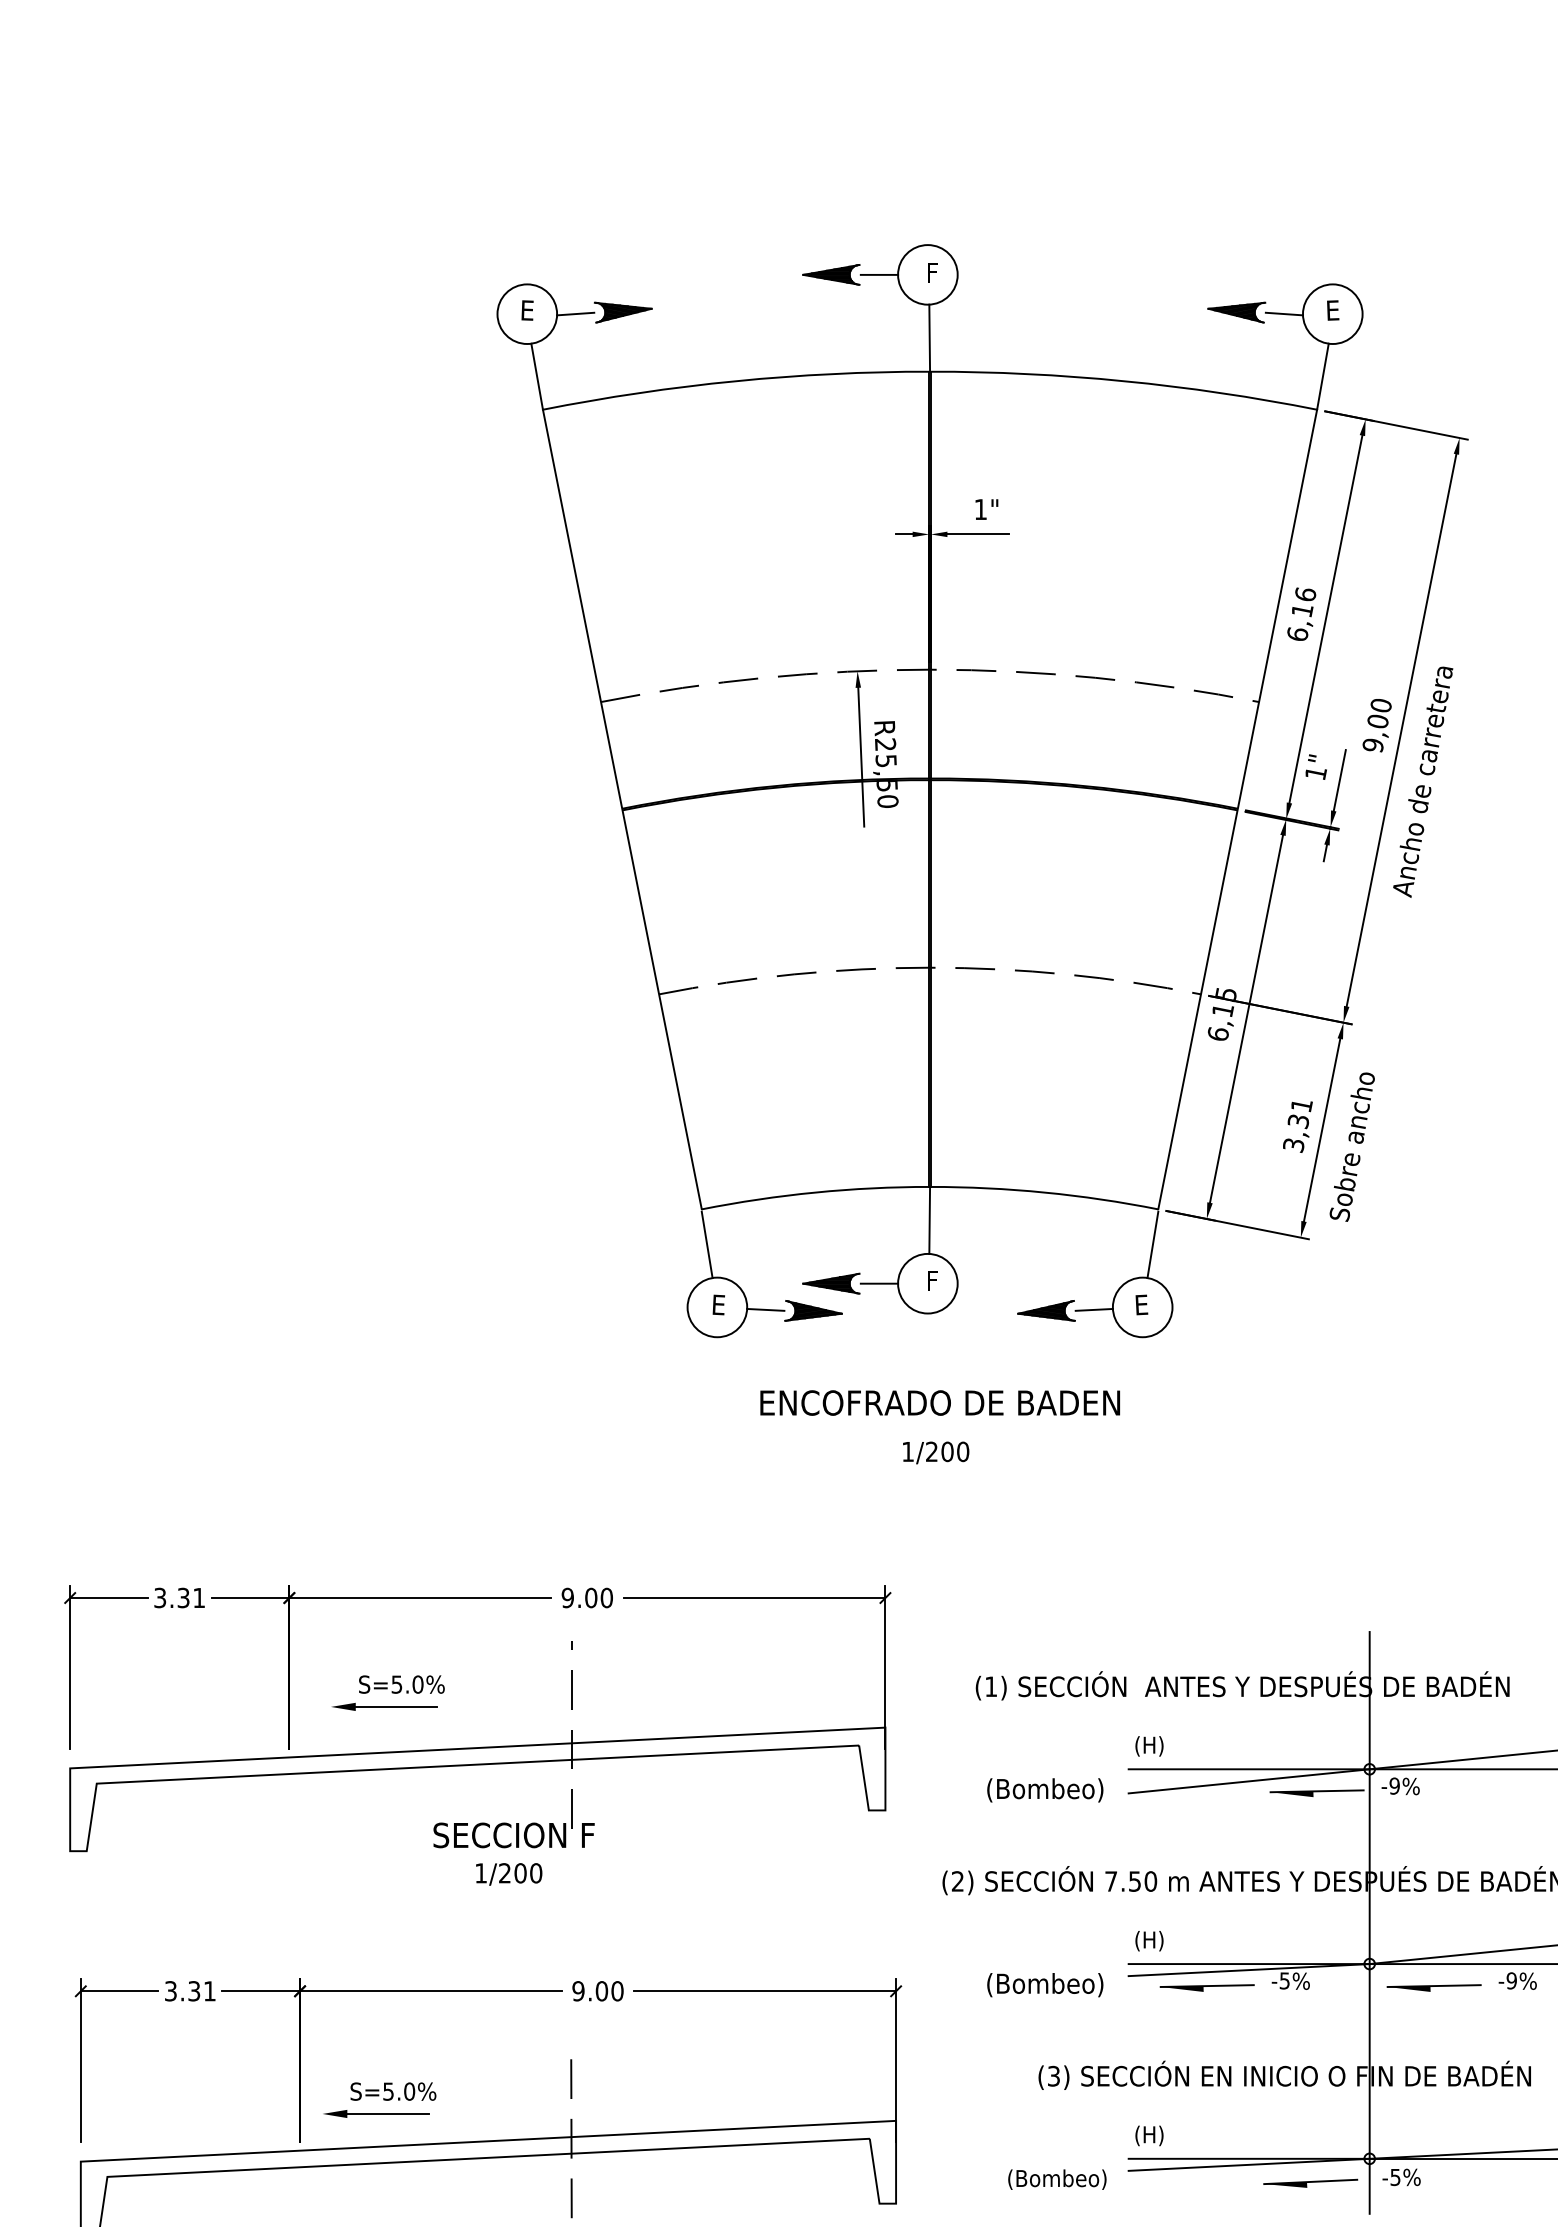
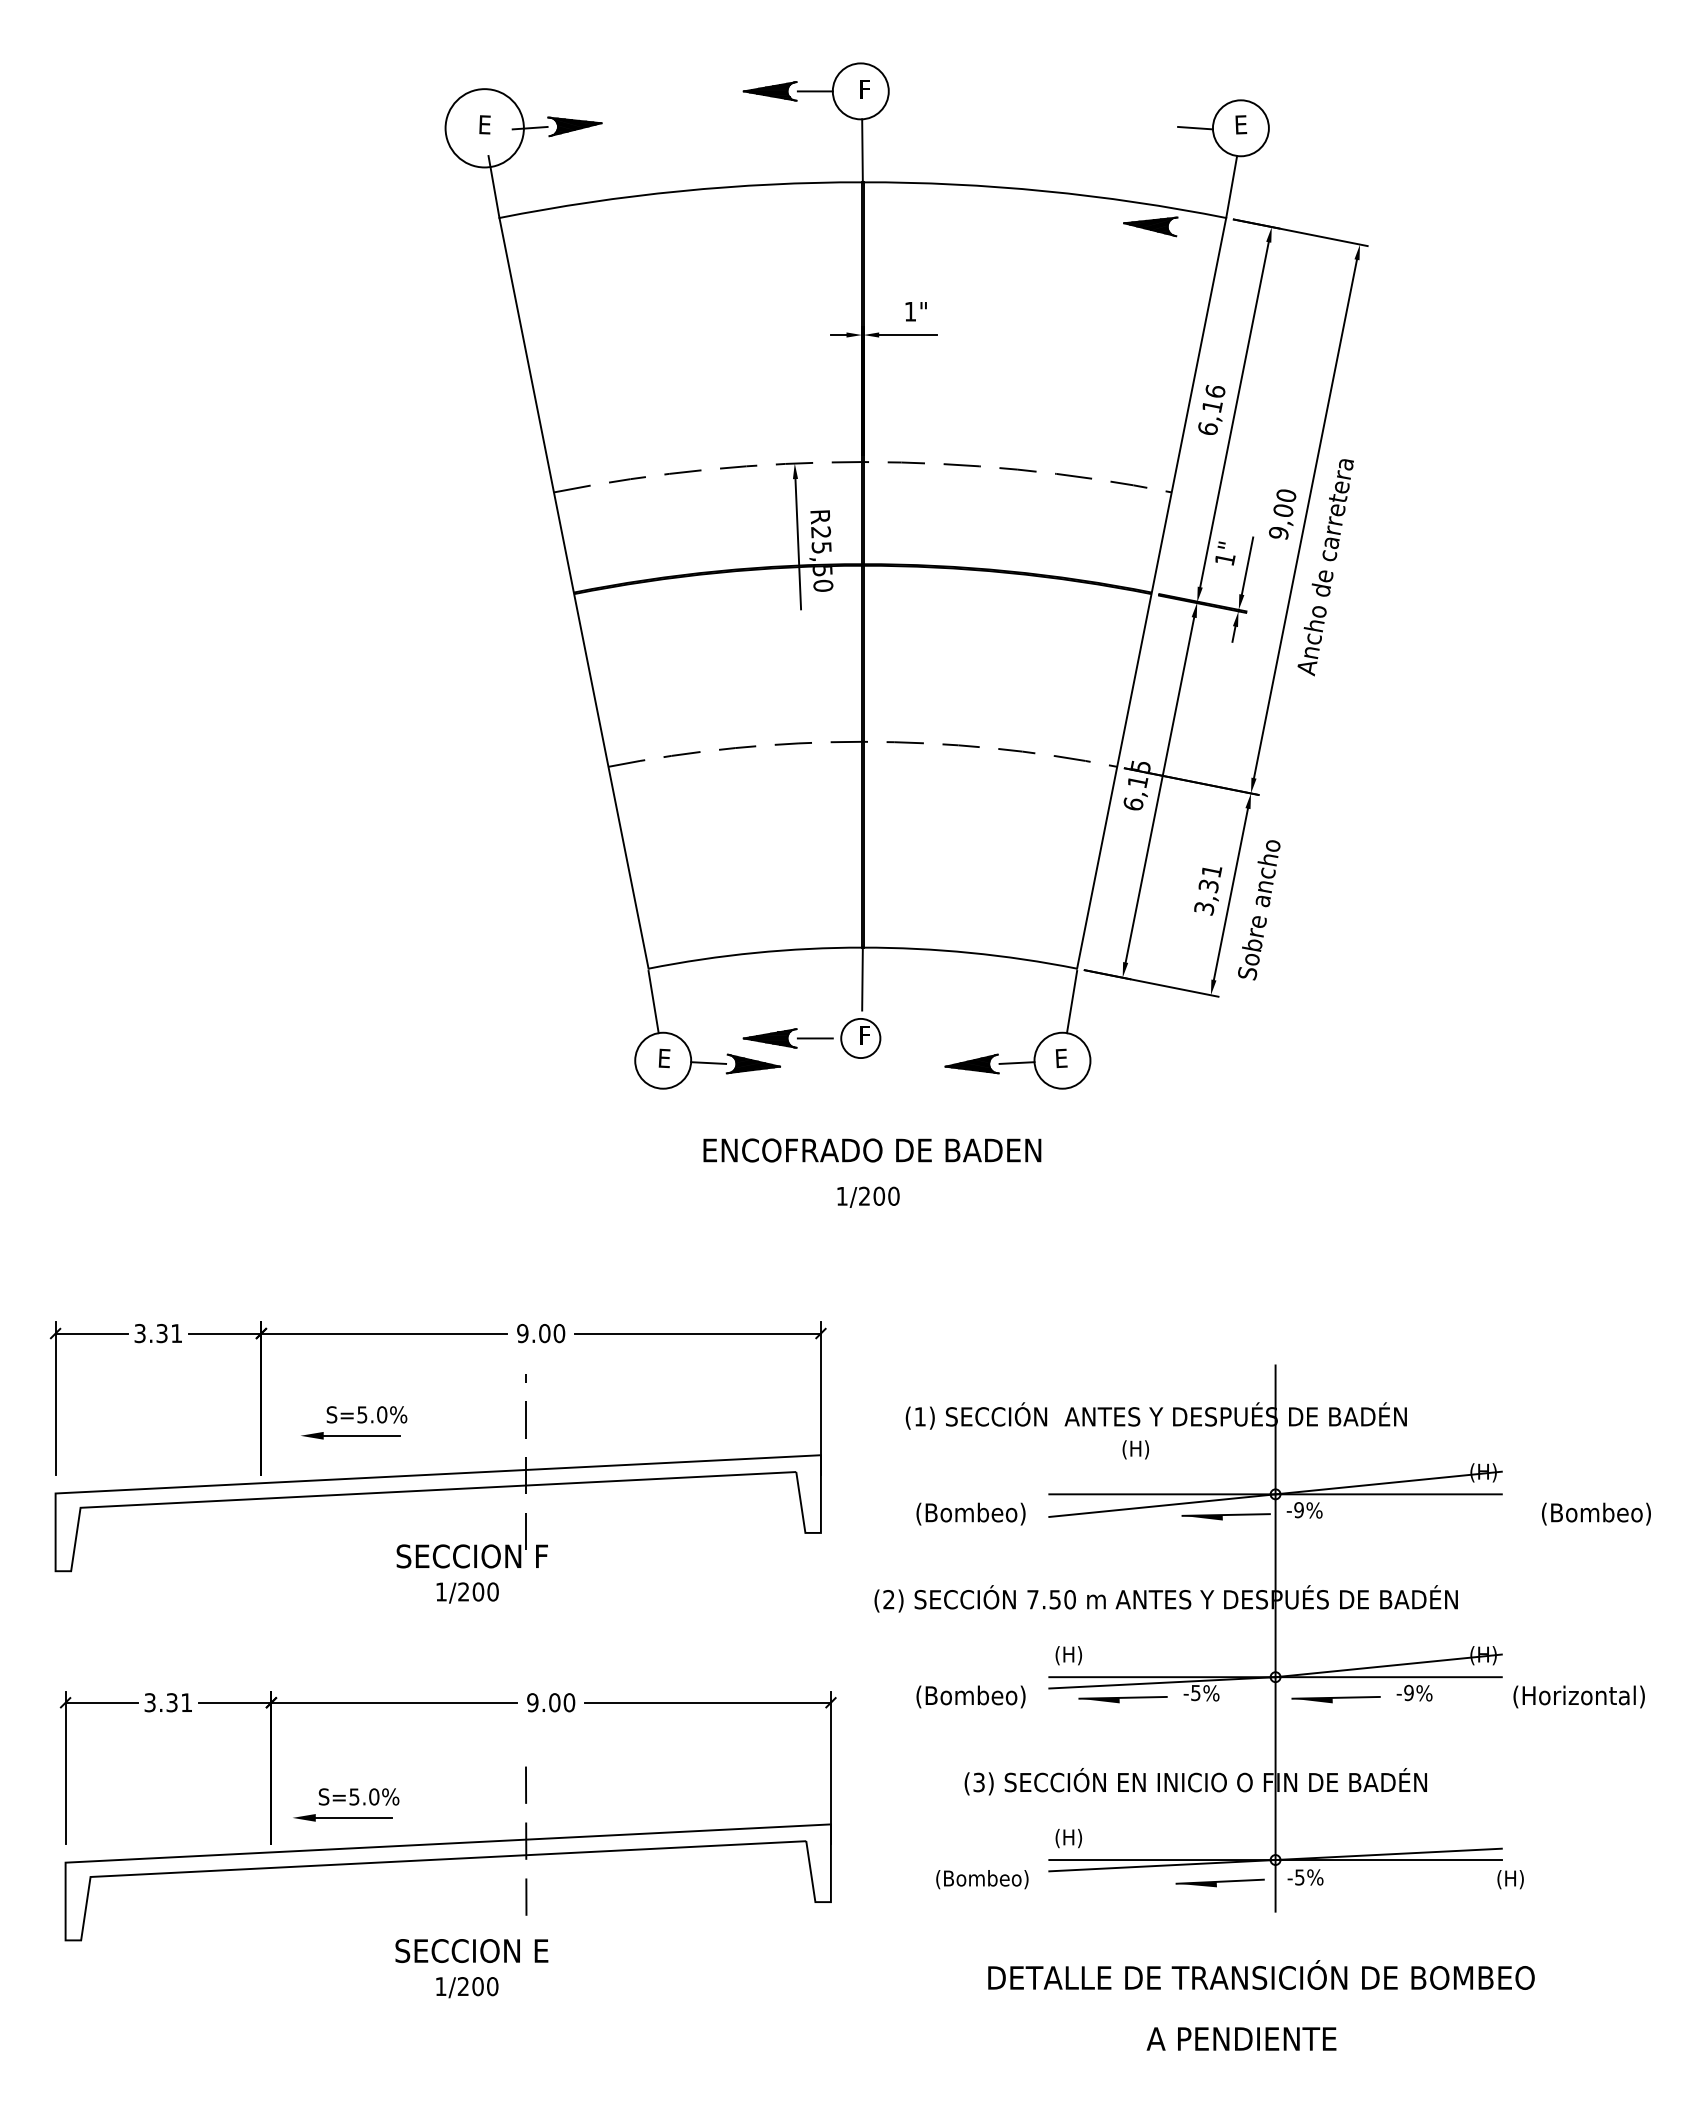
part: (1236, 312) -> (1150, 226), moved
circle: (527, 314) -> (484, 128), size x1.4
circle: (927, 1283) -> (860, 1038), size x0.7
text: (1149, 1746) -> (1135, 1449), moved

